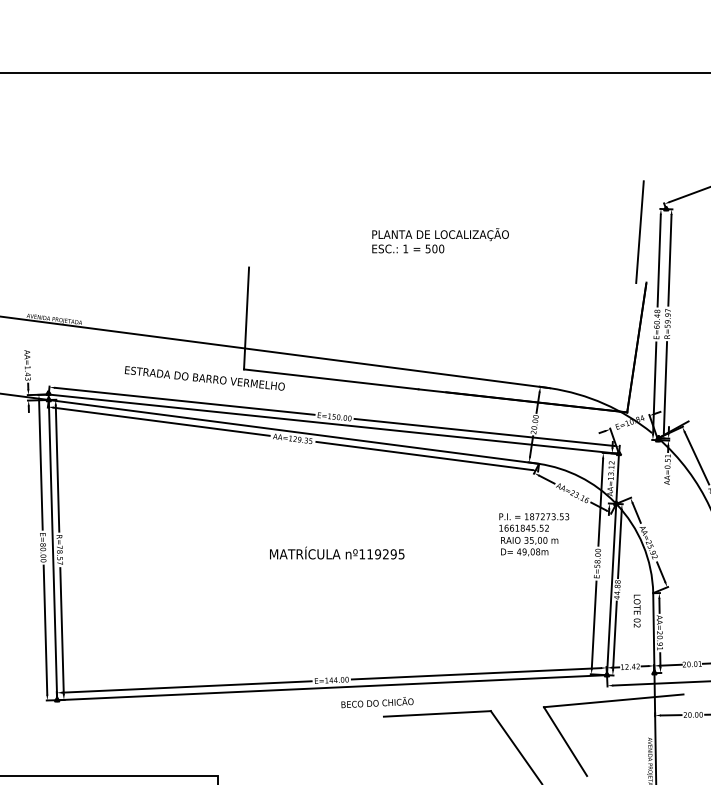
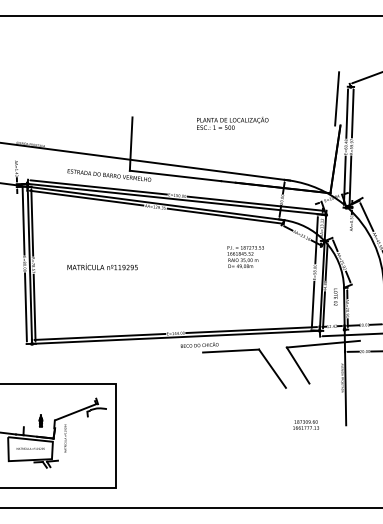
text: (440, 239) -> (232, 122), moved
text: (533, 535) -> (245, 257), moved
text: (336, 552) -> (102, 266), moved

